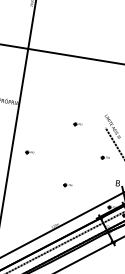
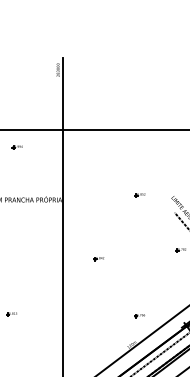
part: (77, 124) -> (139, 195), moved
part: (29, 153) -> (98, 259), moved
part: (67, 185) -> (139, 316), moved

